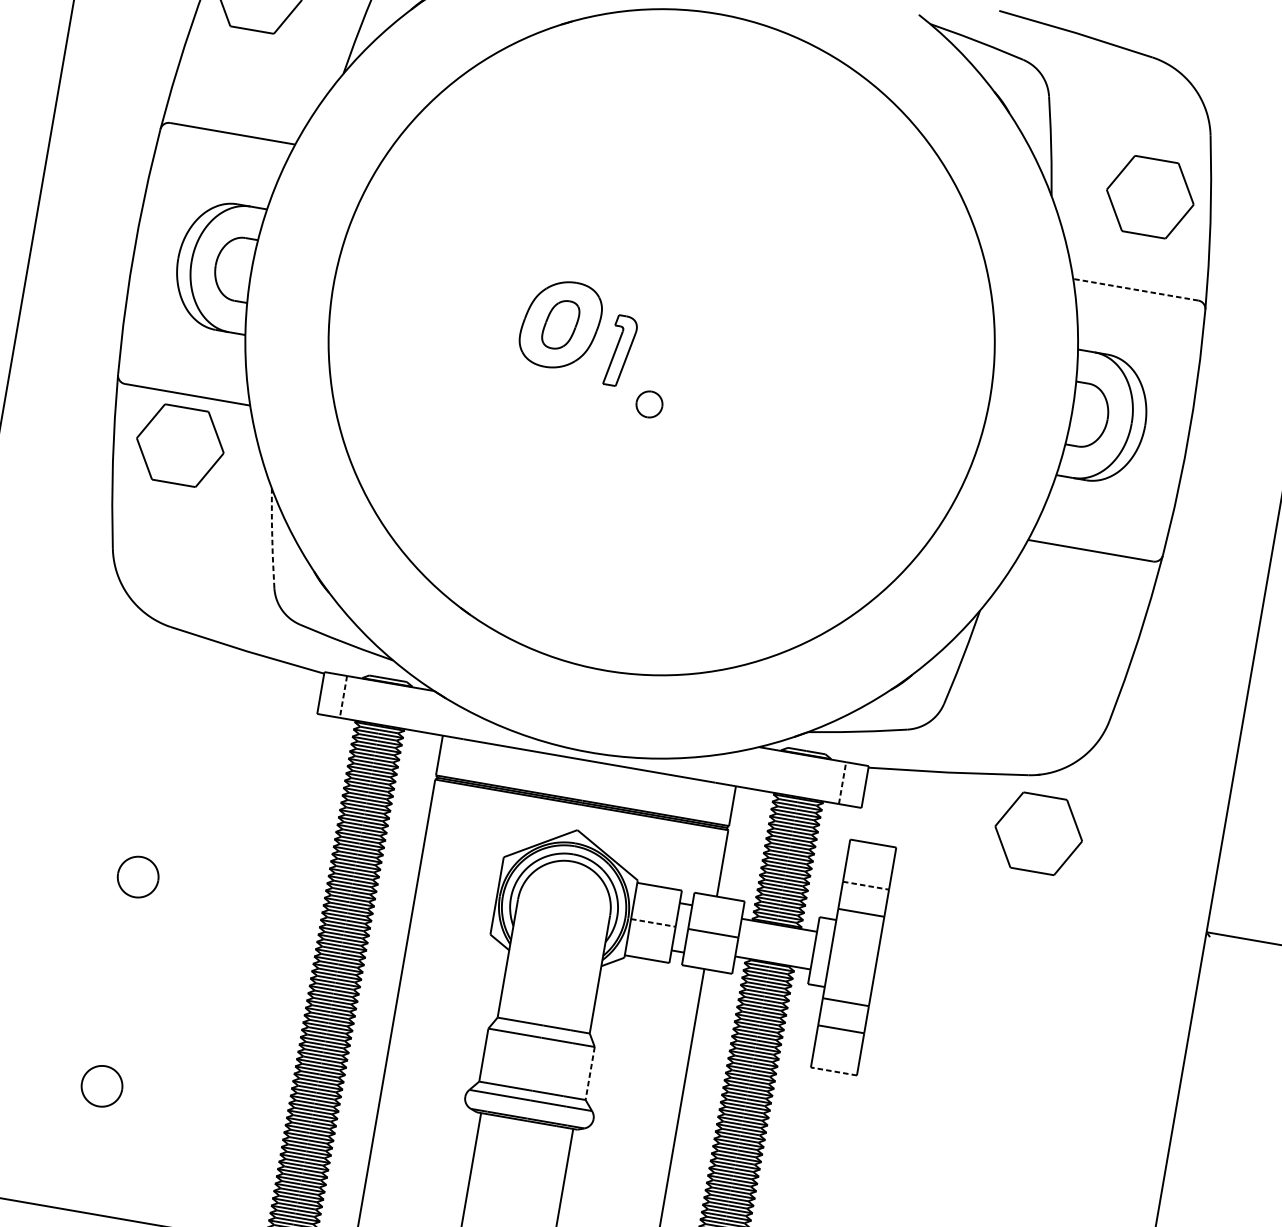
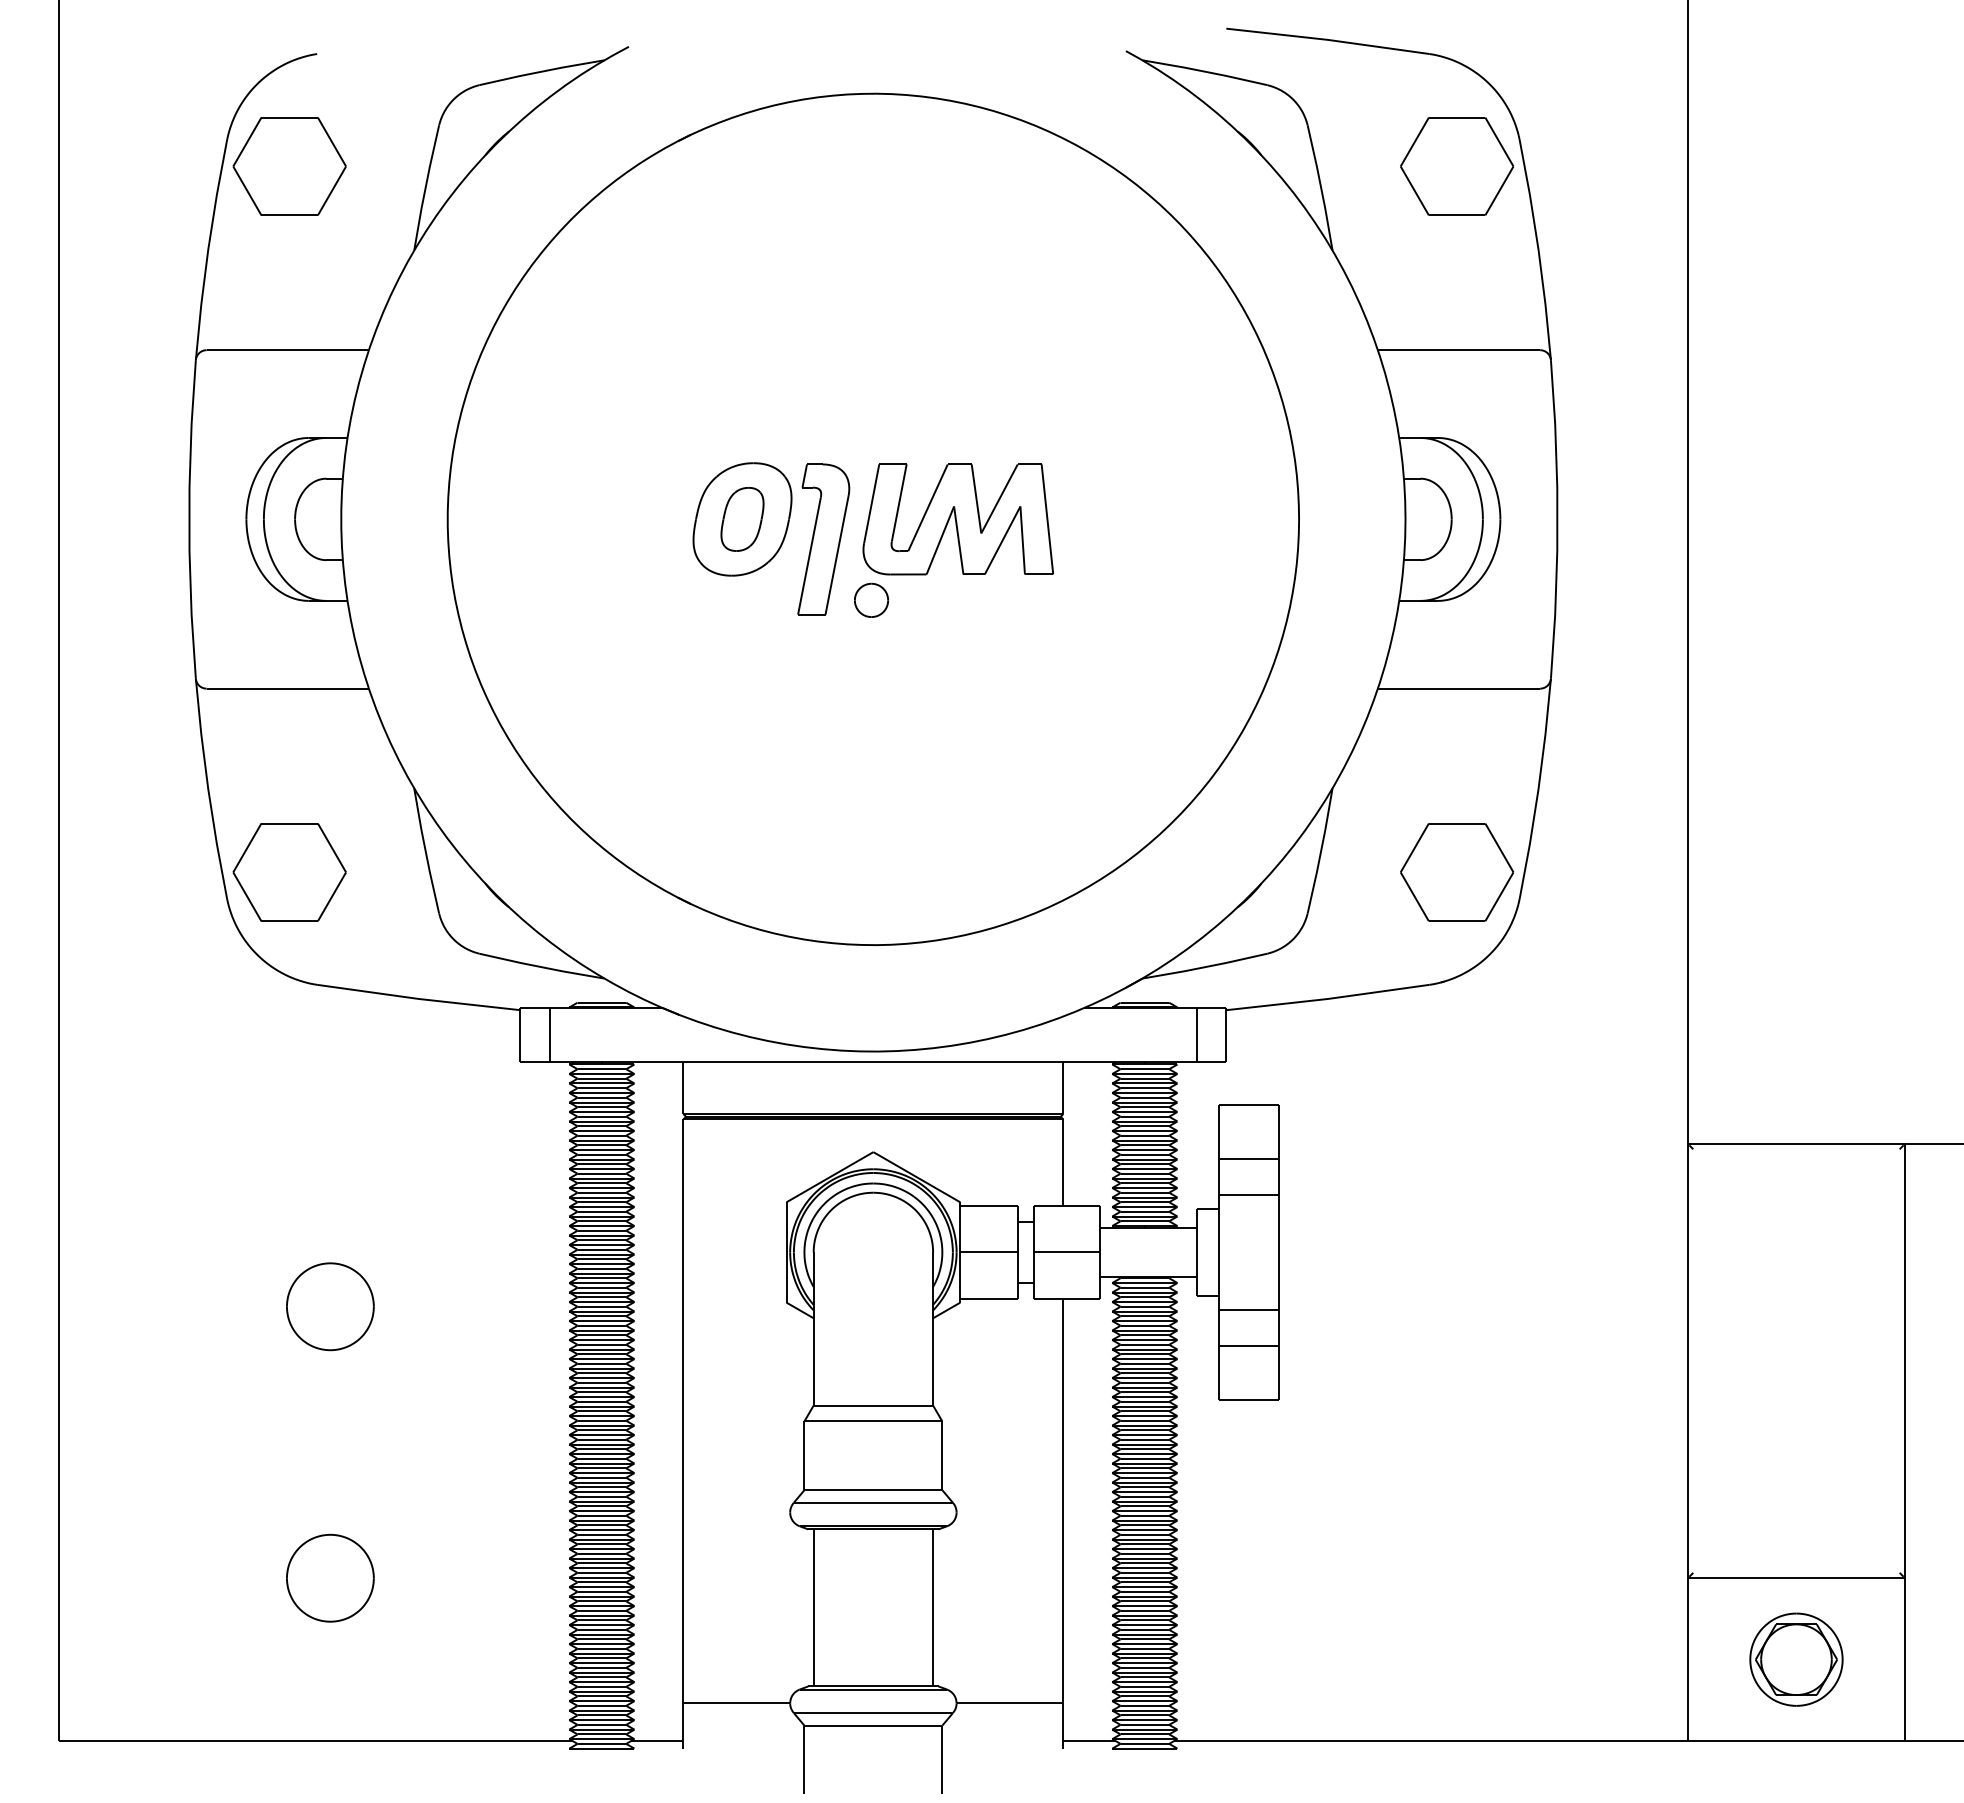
part: (1149, 197) -> (1456, 166), moved
line: (1135, 289) -> (1458, 350), dashed -> solid
part: (620, 351) -> (823, 539), size x1.67
part: (726, 353) -> (957, 519), added
part: (180, 445) -> (289, 872), moved
line: (272, 537) -> (425, 850), dashed -> solid
line: (343, 697) -> (549, 1035), dashed -> solid
line: (843, 782) -> (1197, 1034), dashed -> solid
part: (1039, 833) -> (1457, 872), moved
part: (138, 876) -> (330, 1306), size x1.67
line: (865, 885) -> (1248, 1159), dashed -> solid
line: (653, 922) -> (989, 1252), dashed -> solid
line: (833, 1071) -> (1248, 1400), dashed -> solid
line: (590, 1074) -> (942, 1456), dashed -> solid
part: (102, 1085) -> (330, 1577), size x1.67

